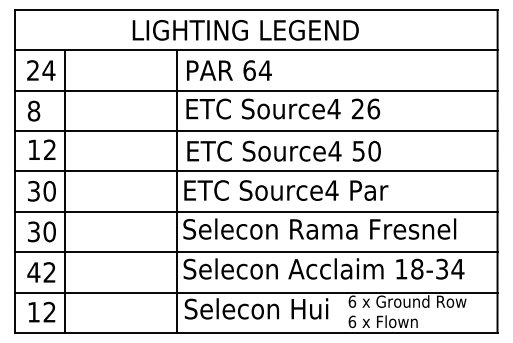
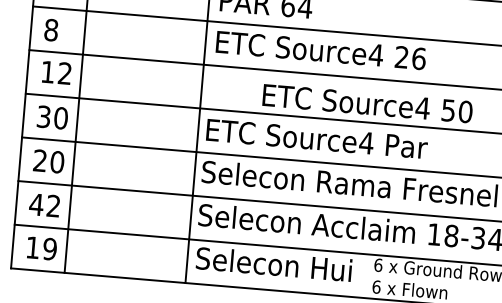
text: (283, 150) -> (367, 102), moved
text: (33, 231) -> (39, 160), 30 -> 20
text: (49, 312) -> (49, 249), 12 -> 19

